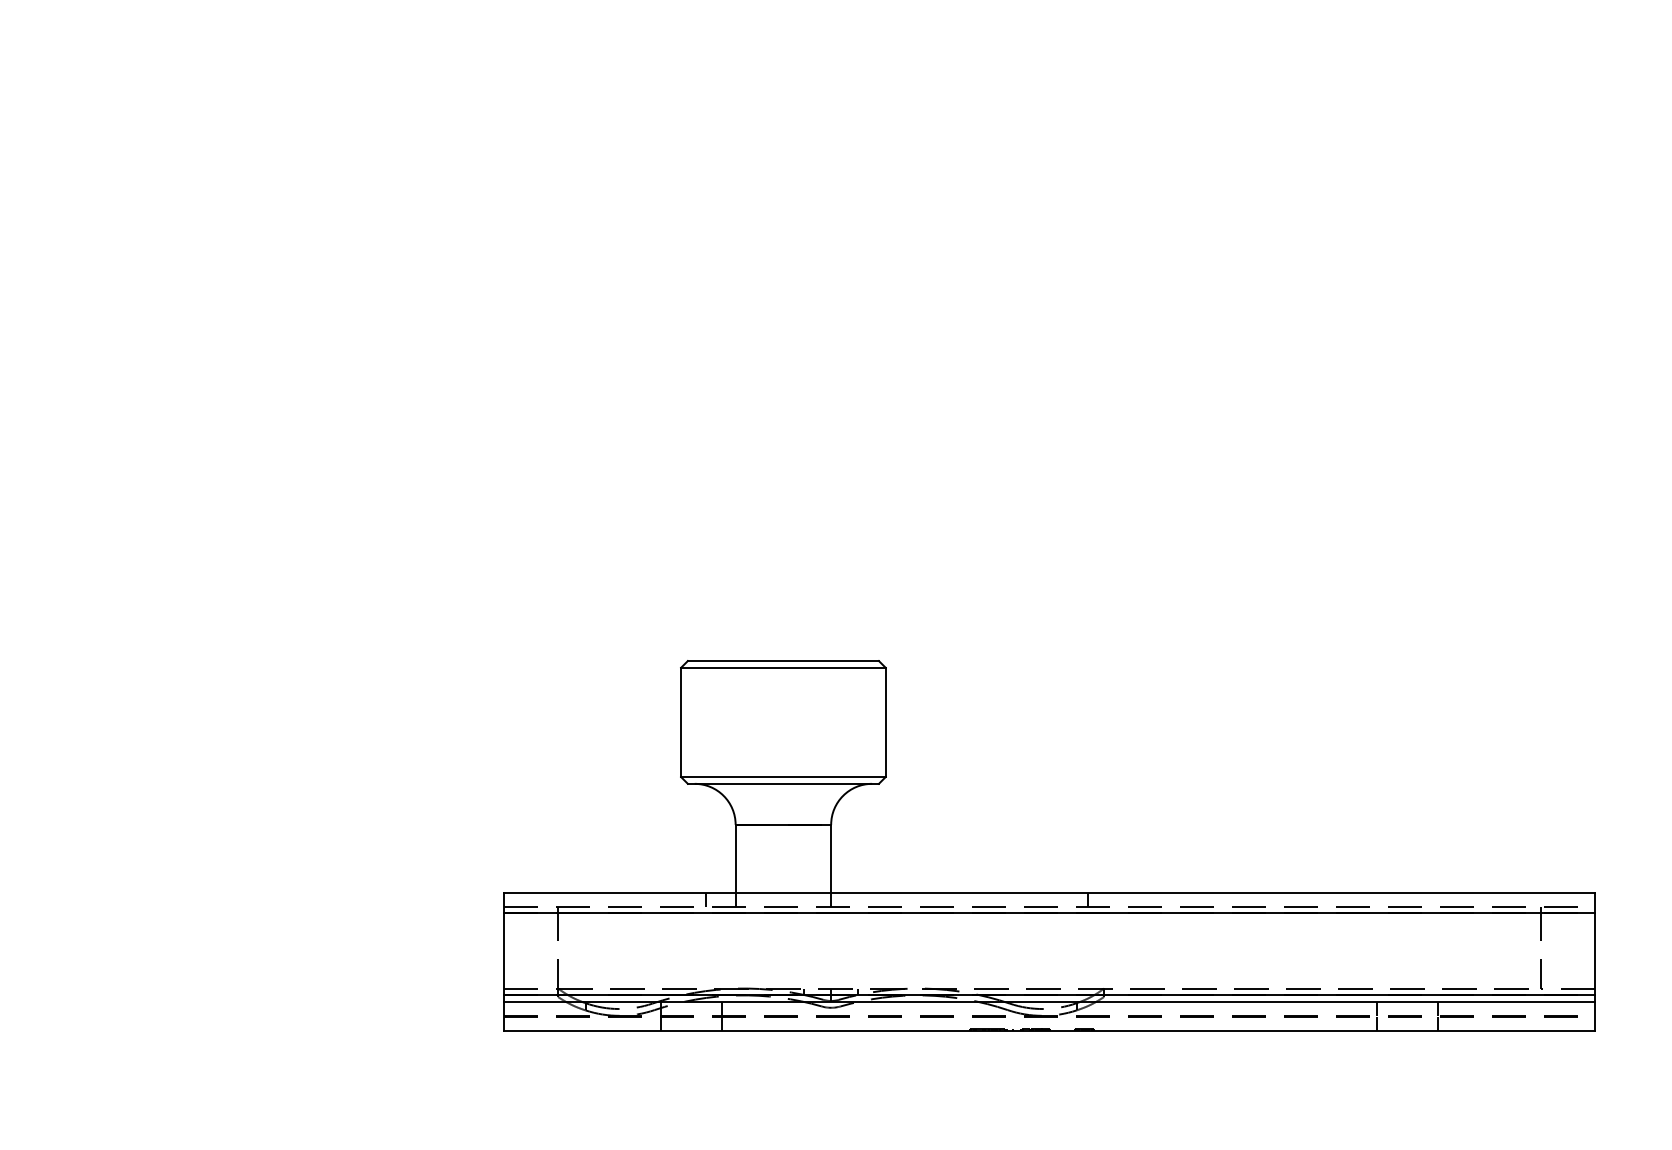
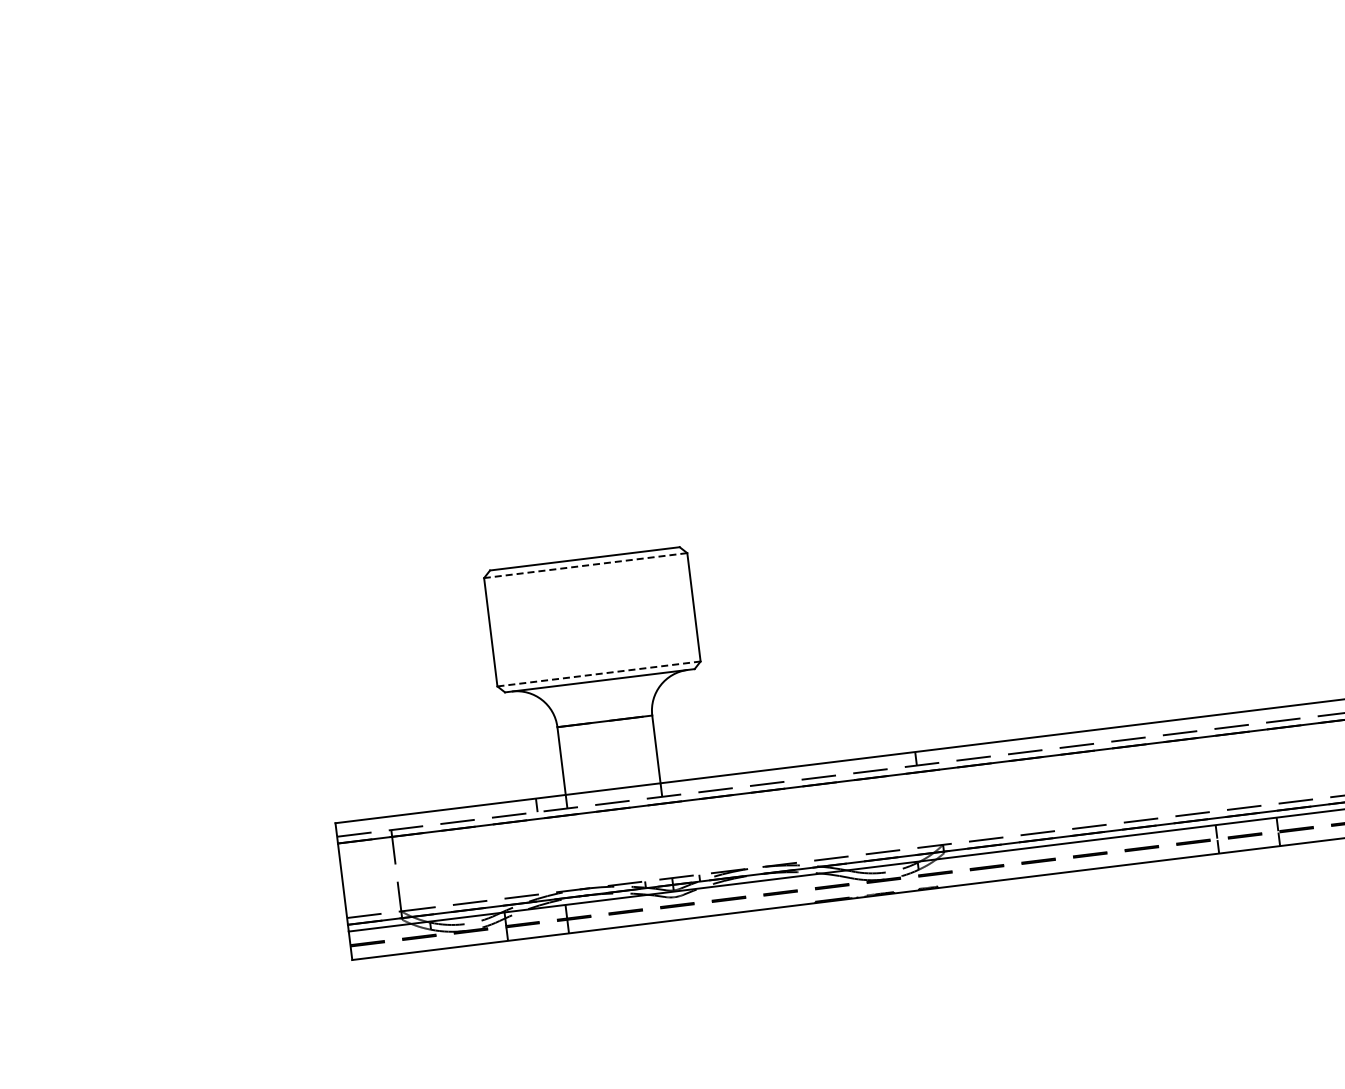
line: (782, 667) -> (584, 565), solid -> dashed
line: (783, 777) -> (599, 674), solid -> dashed

